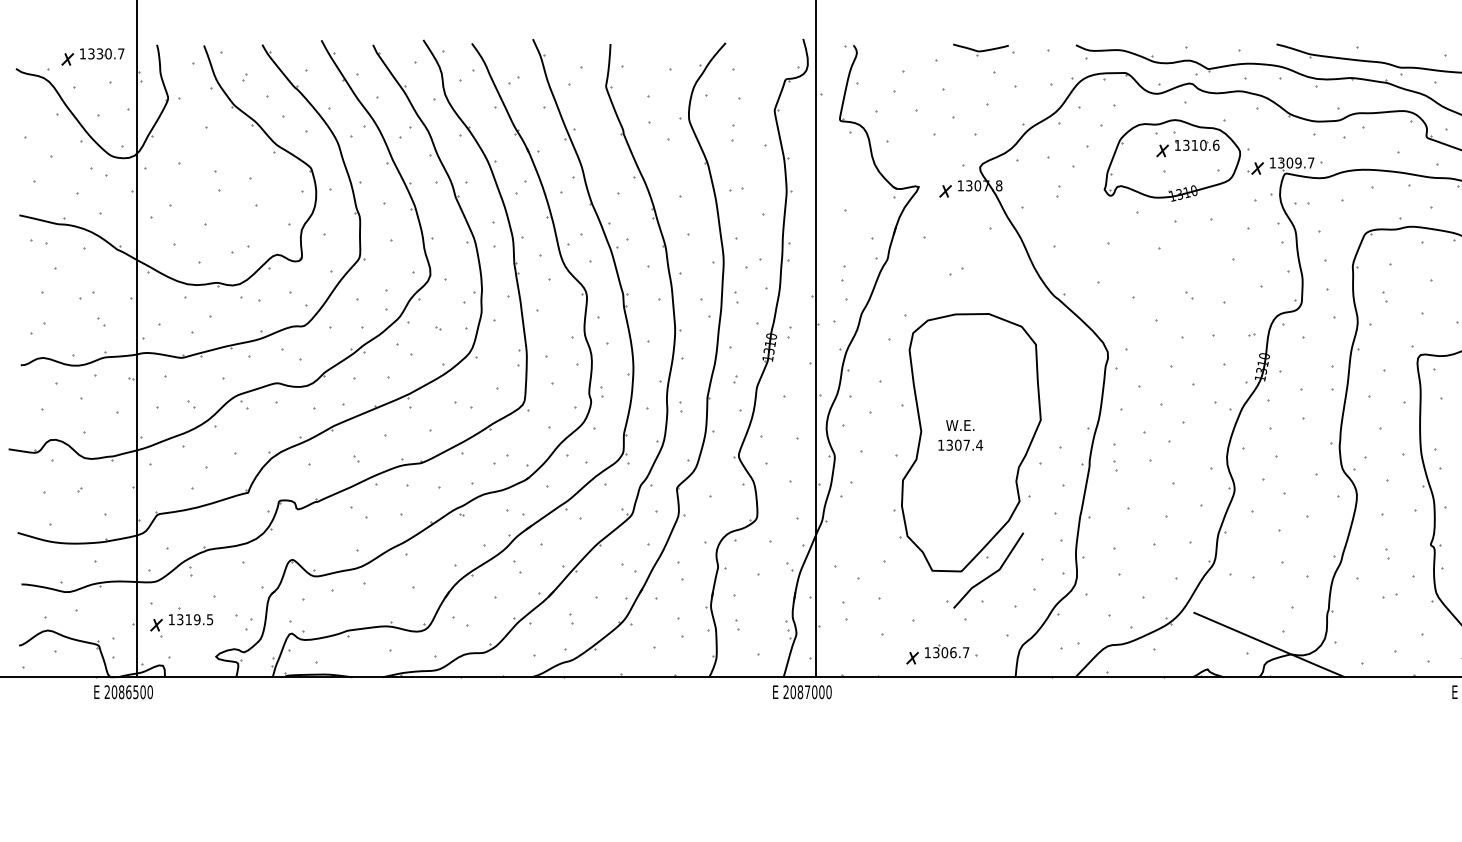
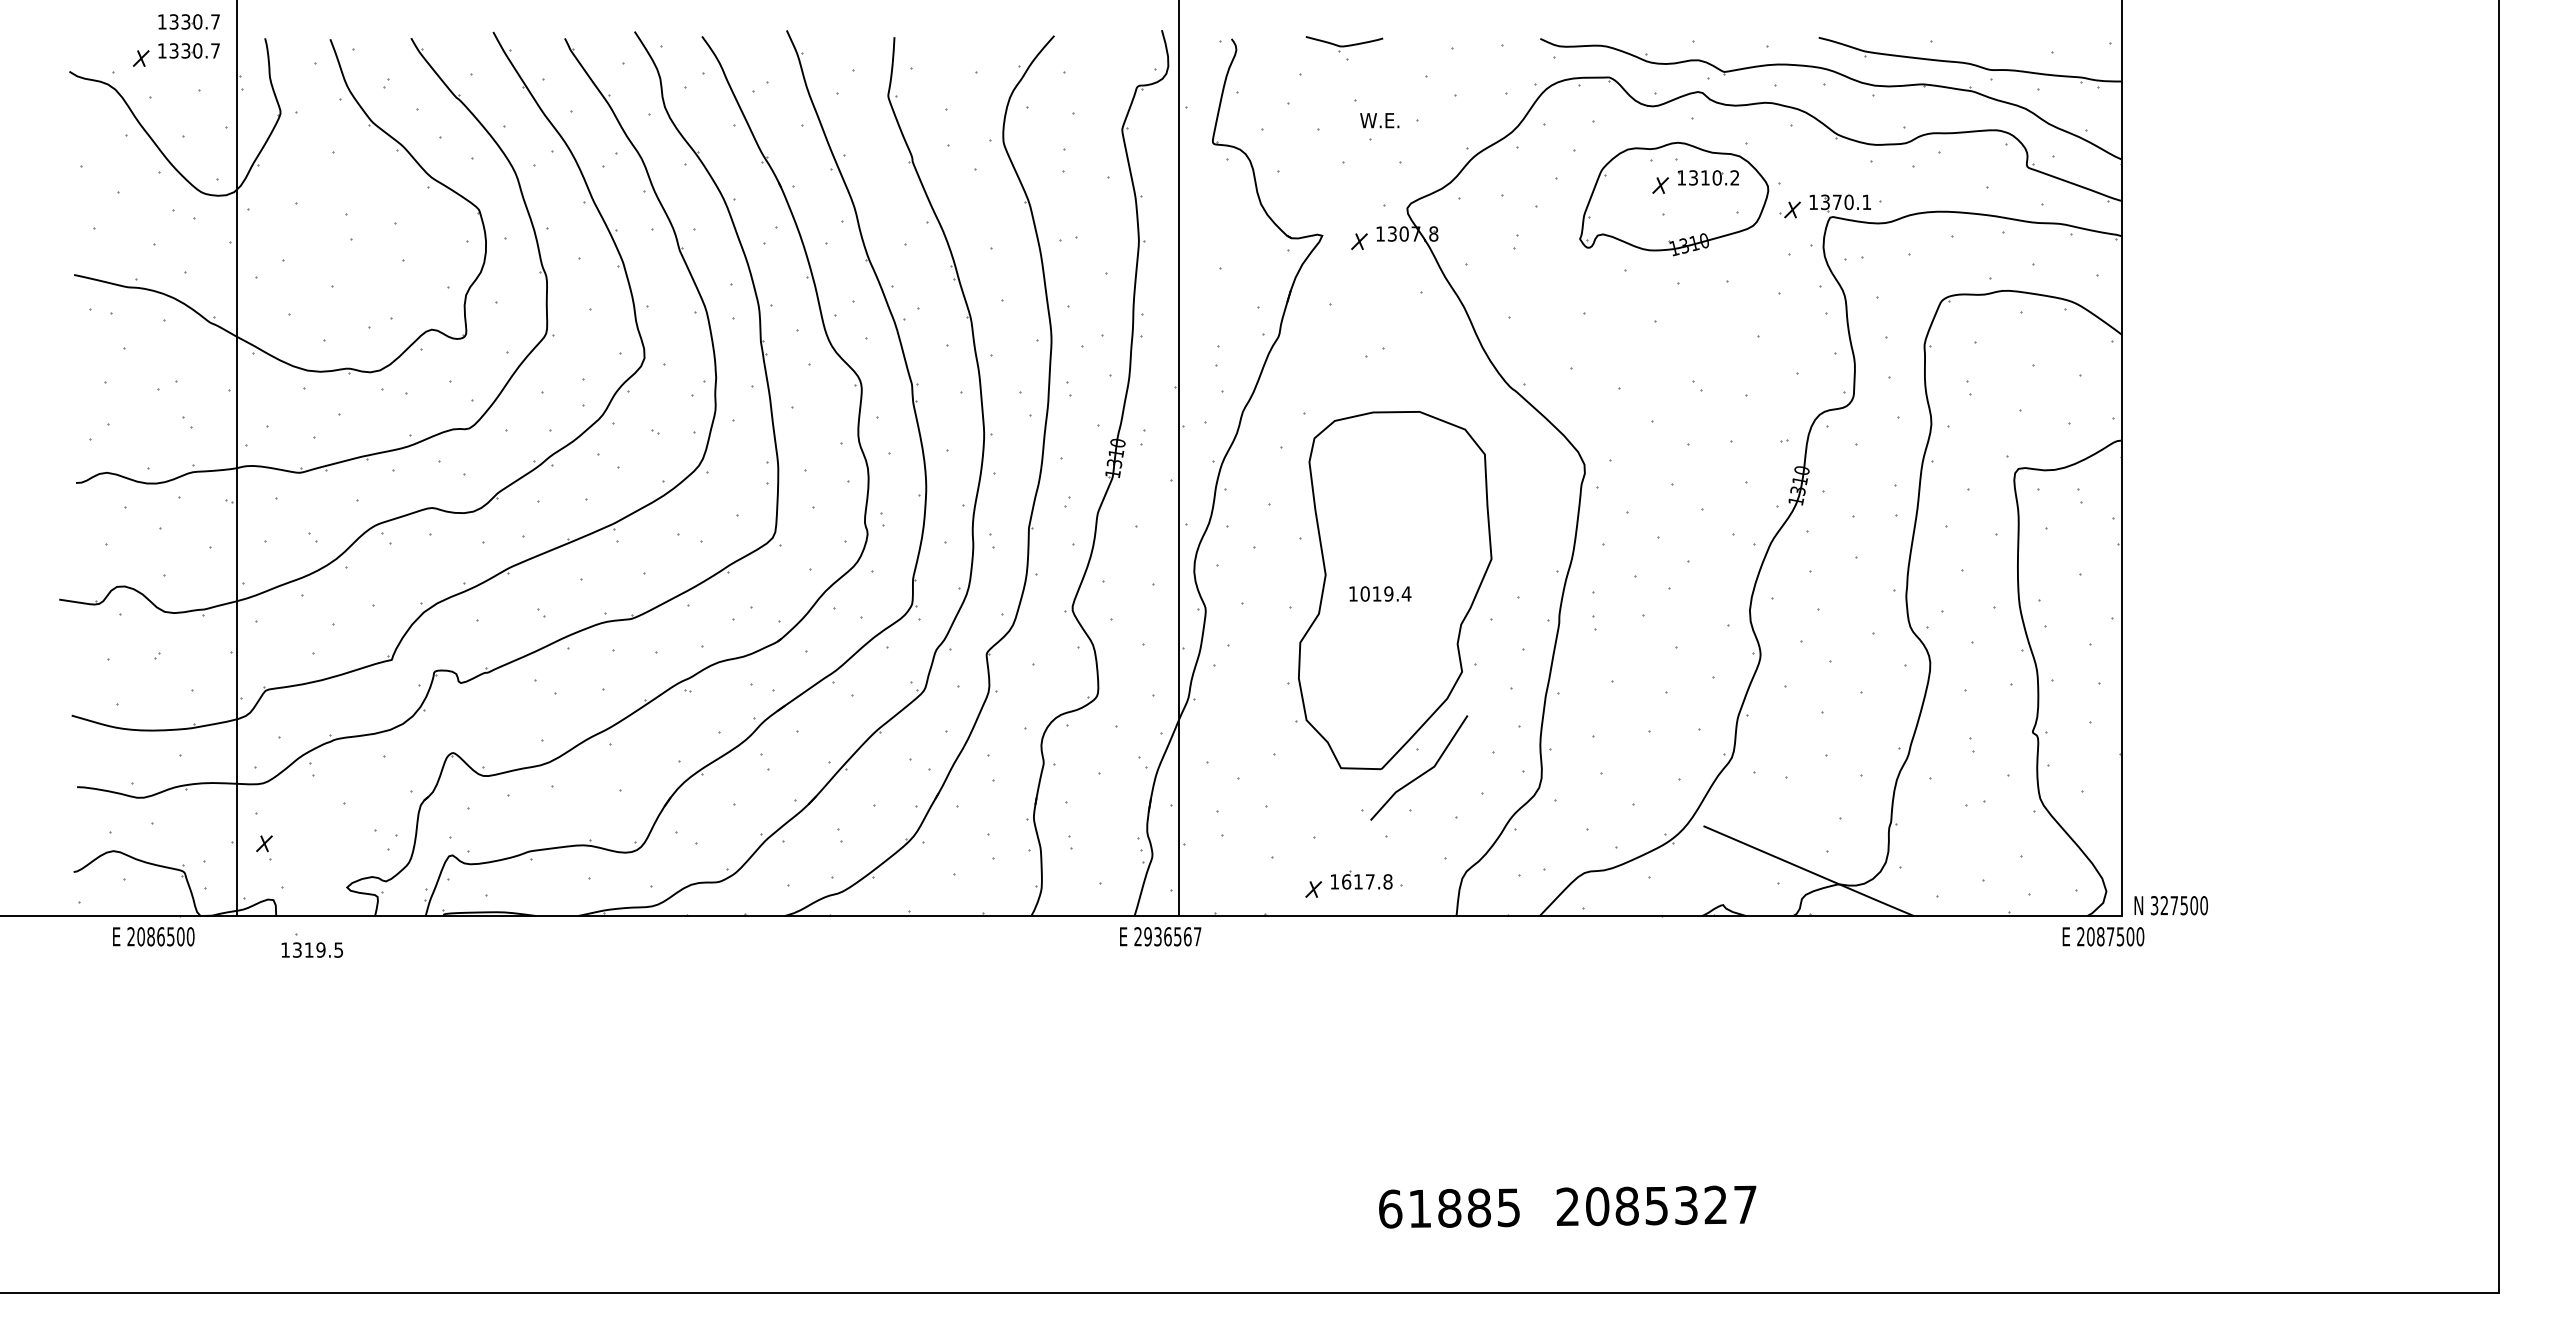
part: (101, 32) -> (188, 21), added
part: (980, 49) -> (1344, 44), moved
text: (1215, 145) -> (1734, 177), 1310.6 -> 1310.2
text: (1300, 163) -> (1851, 202), 1309.7 -> 1370.1
text: (960, 425) -> (1379, 120), moved
text: (957, 444) -> (1376, 593), 1307.4 -> 1019.4
part: (190, 616) -> (311, 945), moved
text: (951, 652) -> (1367, 881), 1306.7 -> 1617.8
text: (123, 692) -> (153, 936), moved
text: (810, 692) -> (1172, 936), 2087000 -> 2936567

